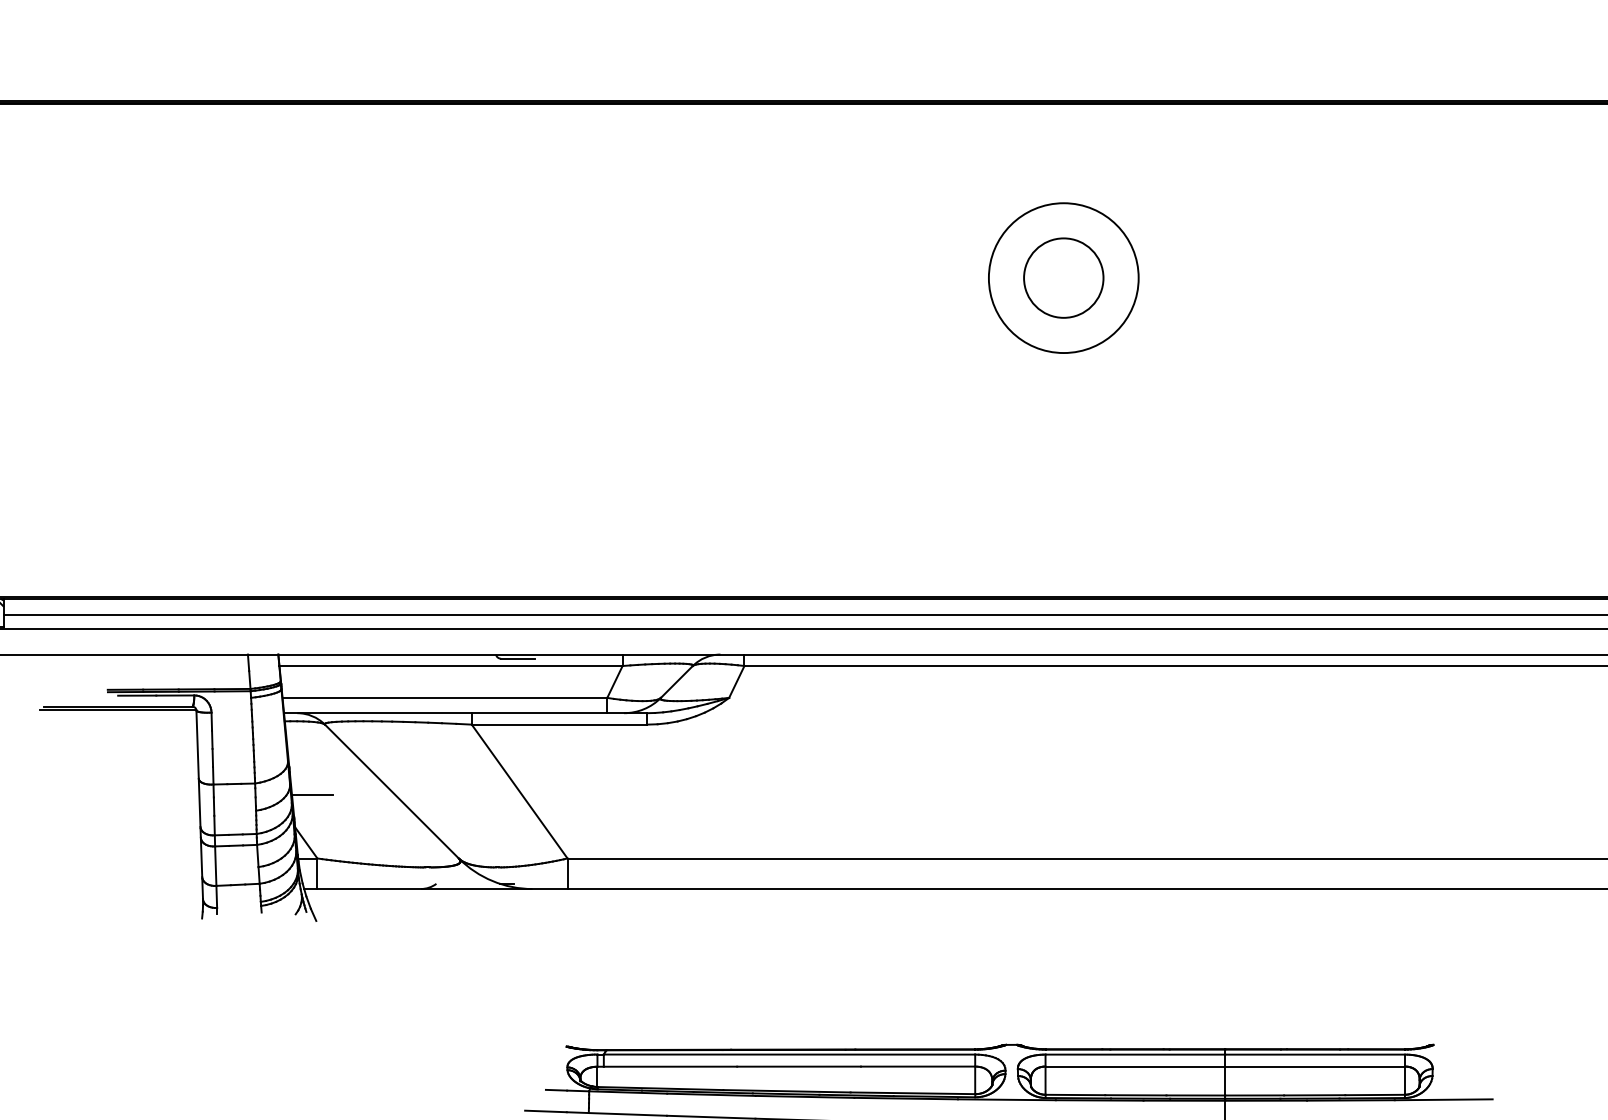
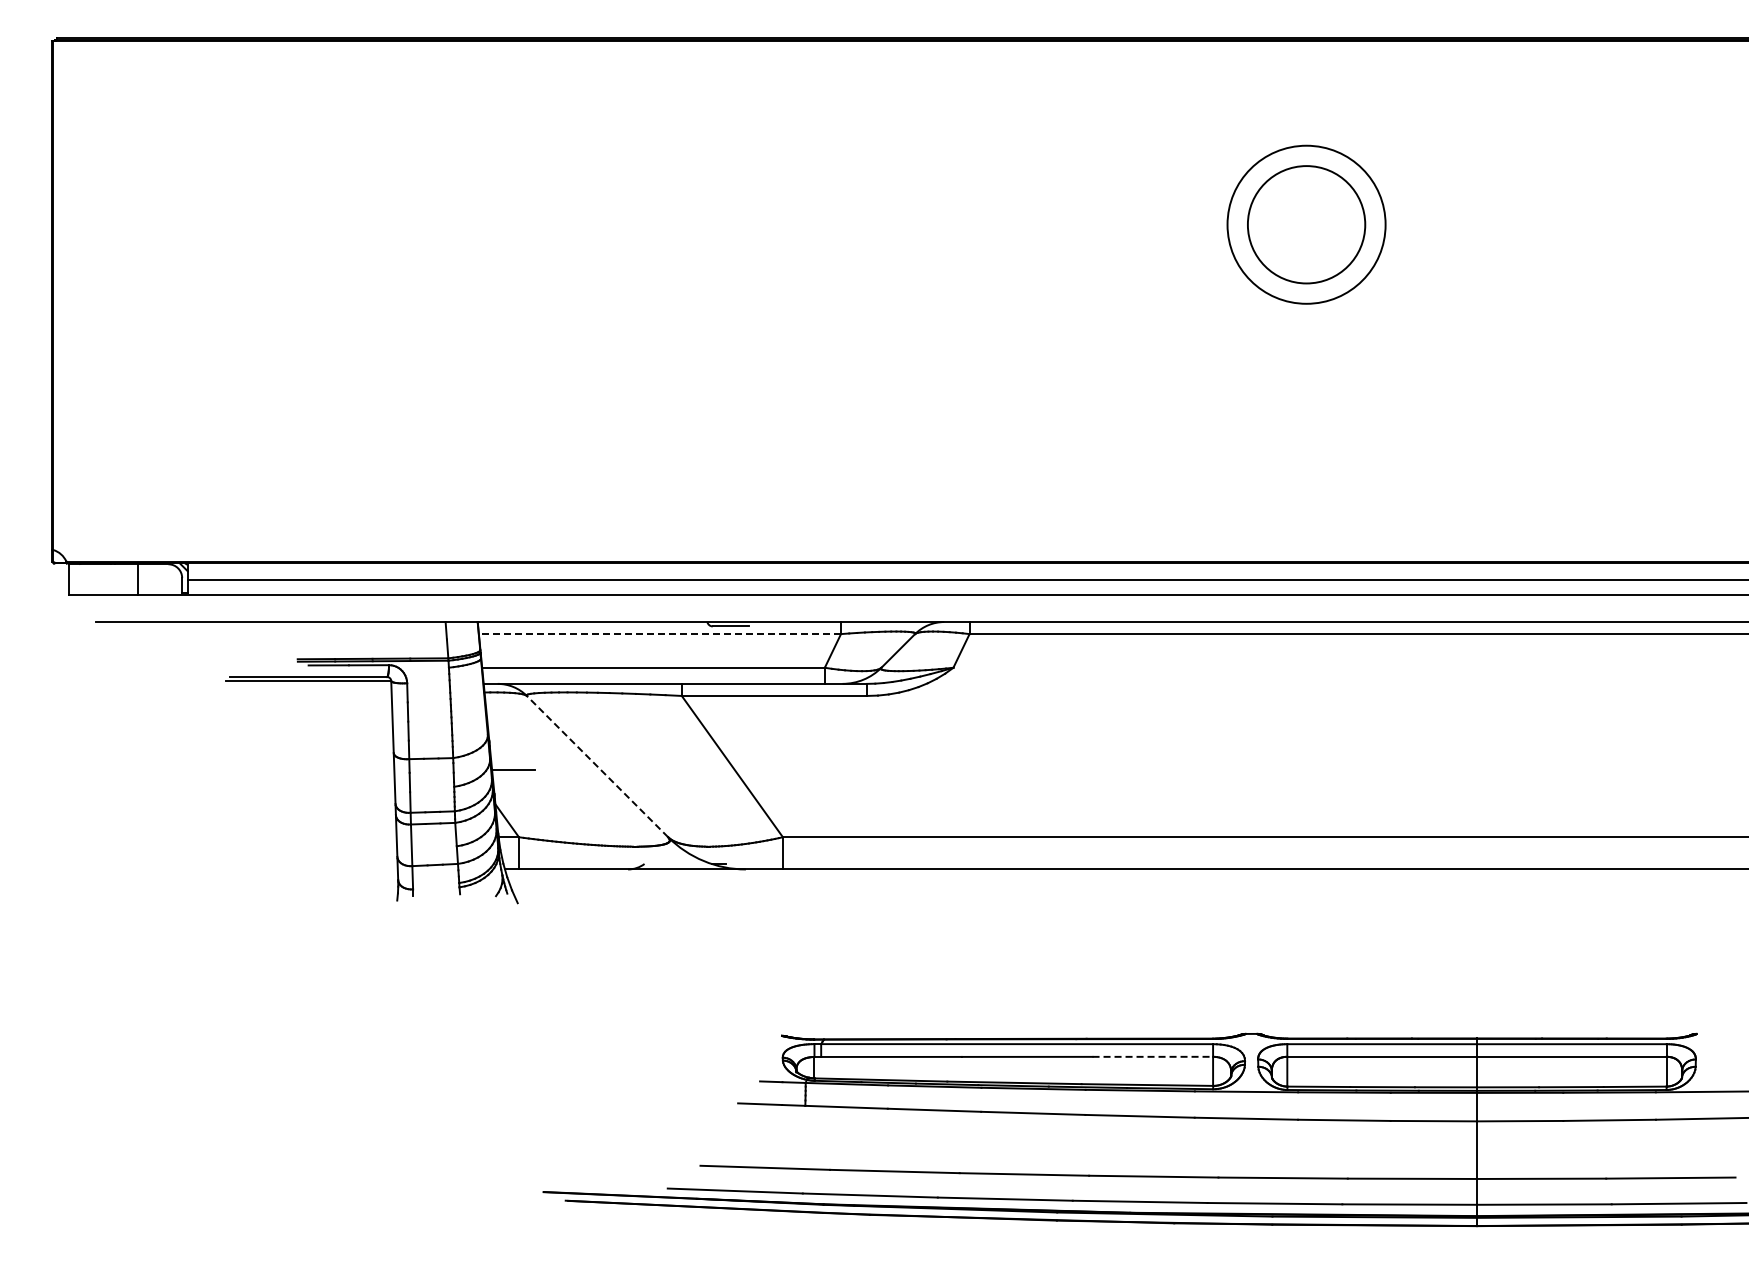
circle: (1063, 277) -> (1306, 224), size x1.4
line: (450, 666) -> (659, 634), solid -> dashed
line: (391, 791) -> (597, 766), solid -> dashed
line: (918, 1066) -> (1153, 1056), solid -> dashed

